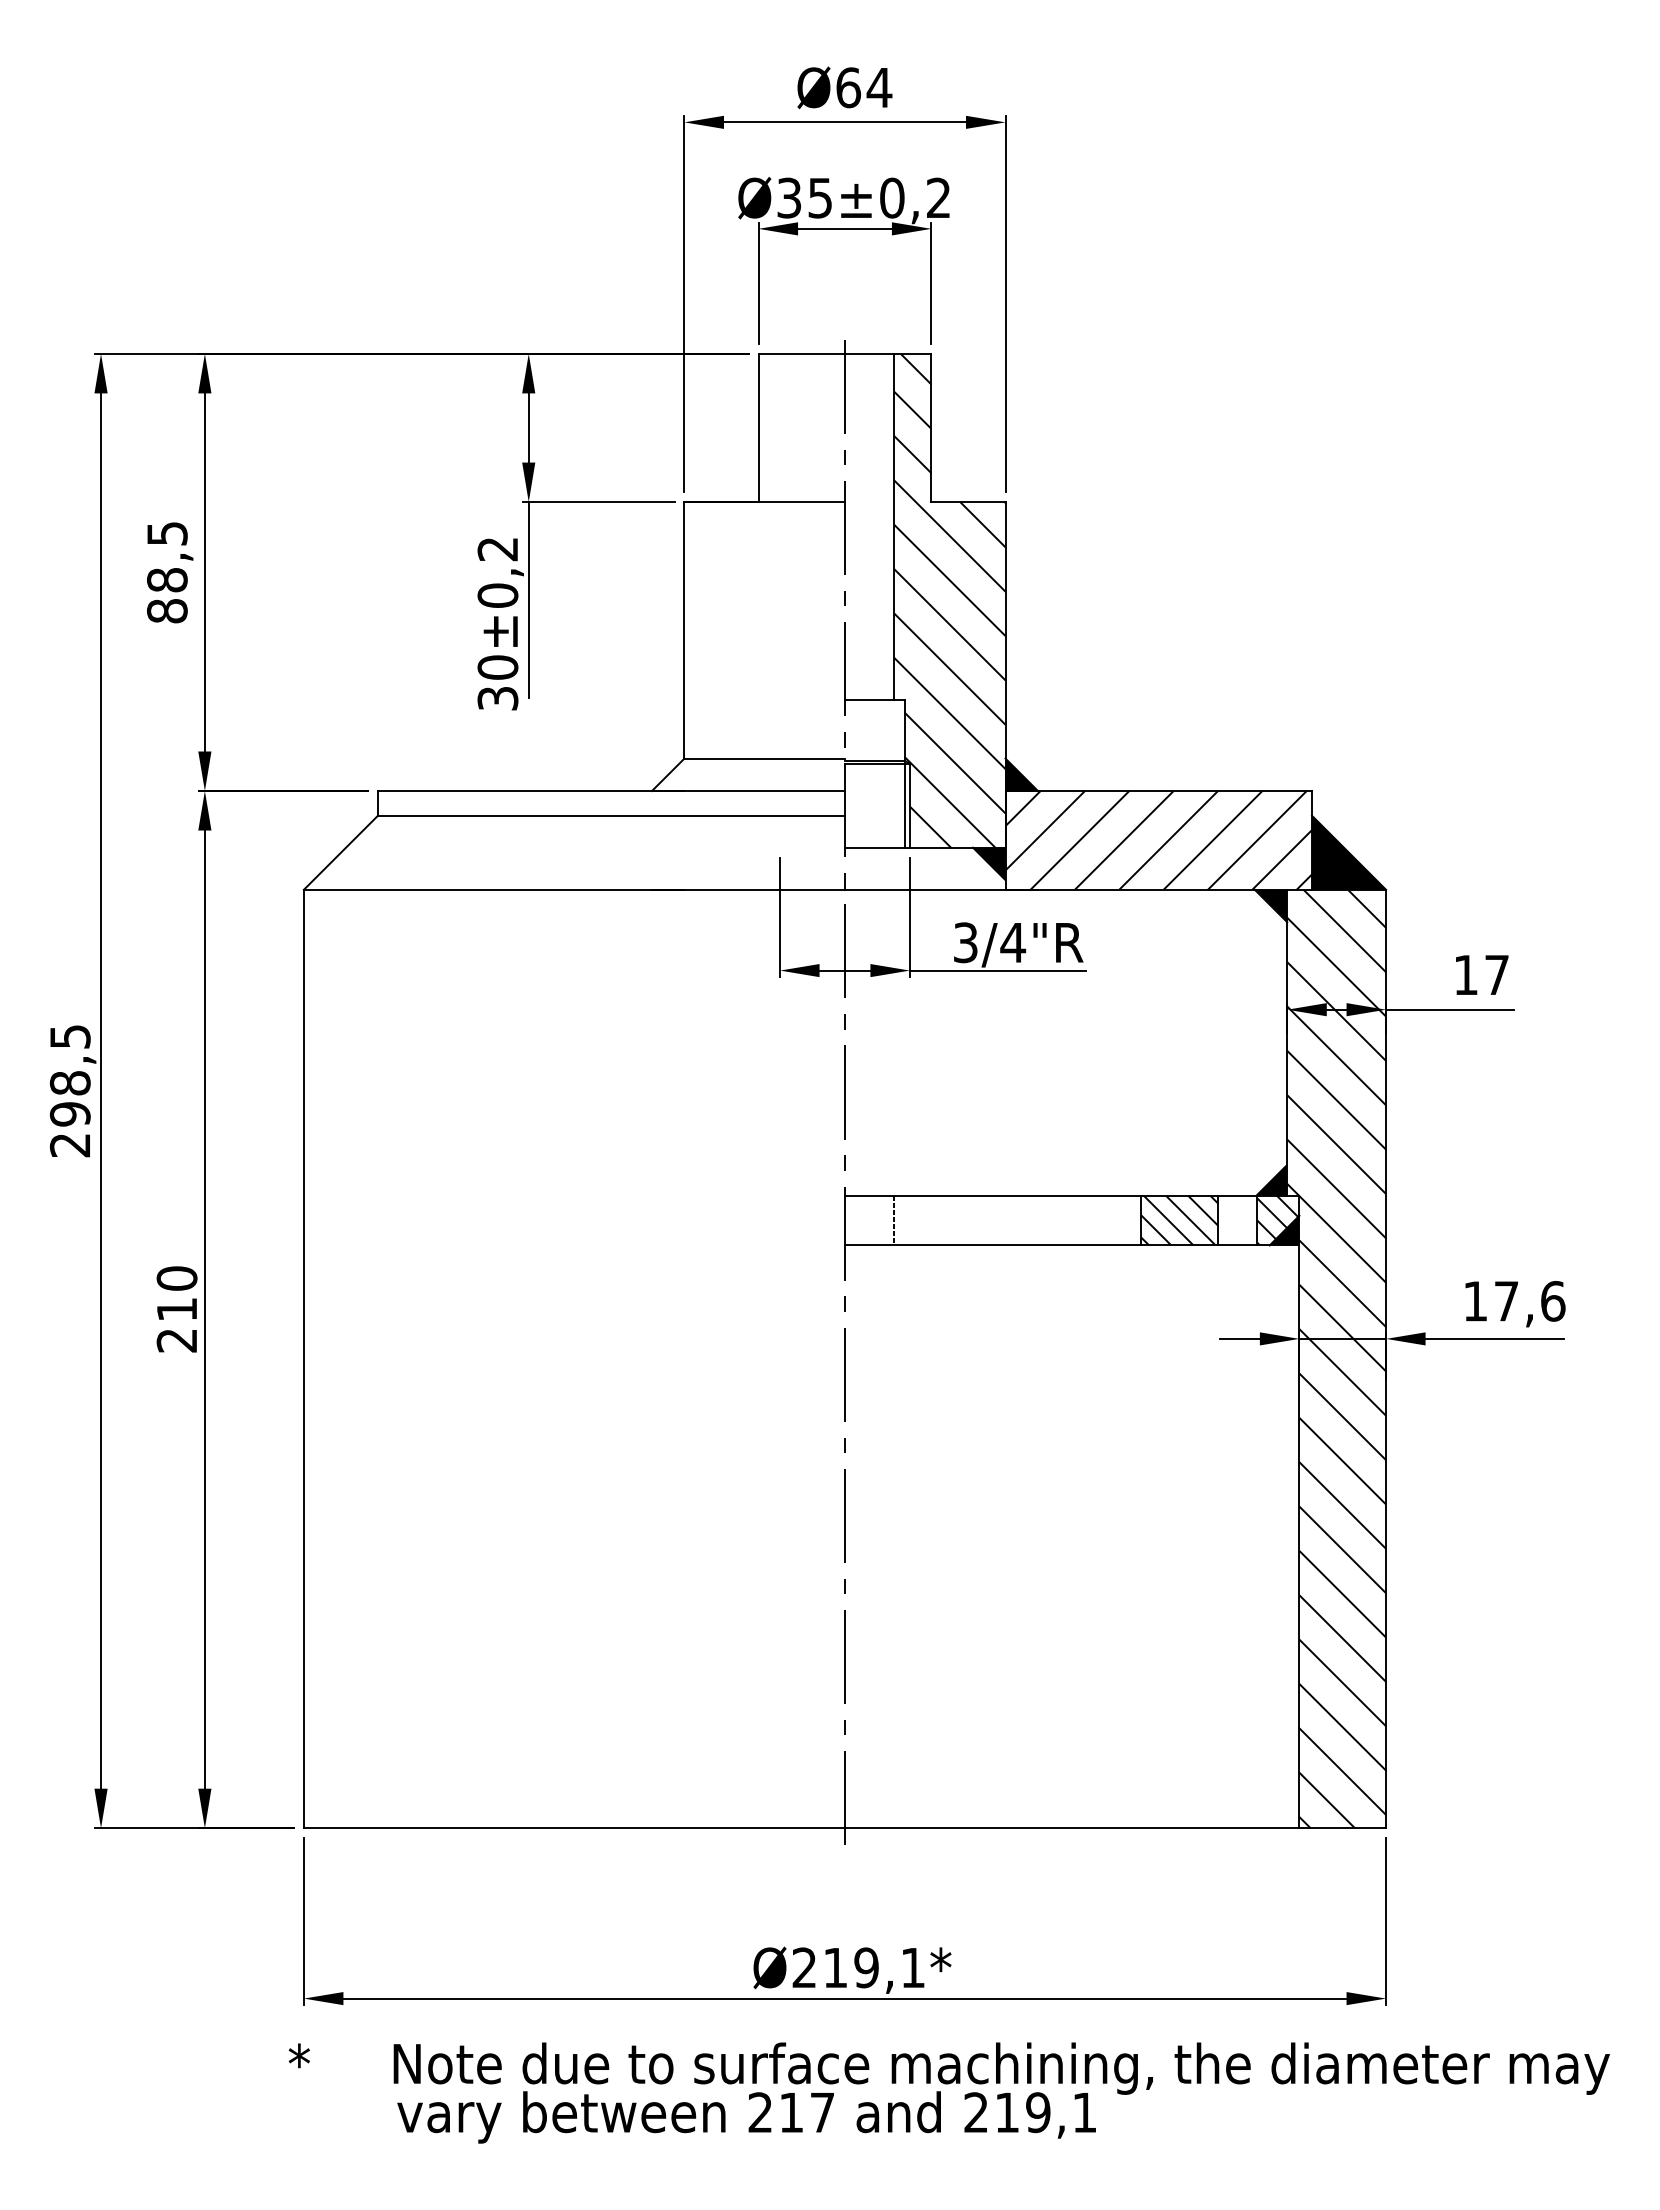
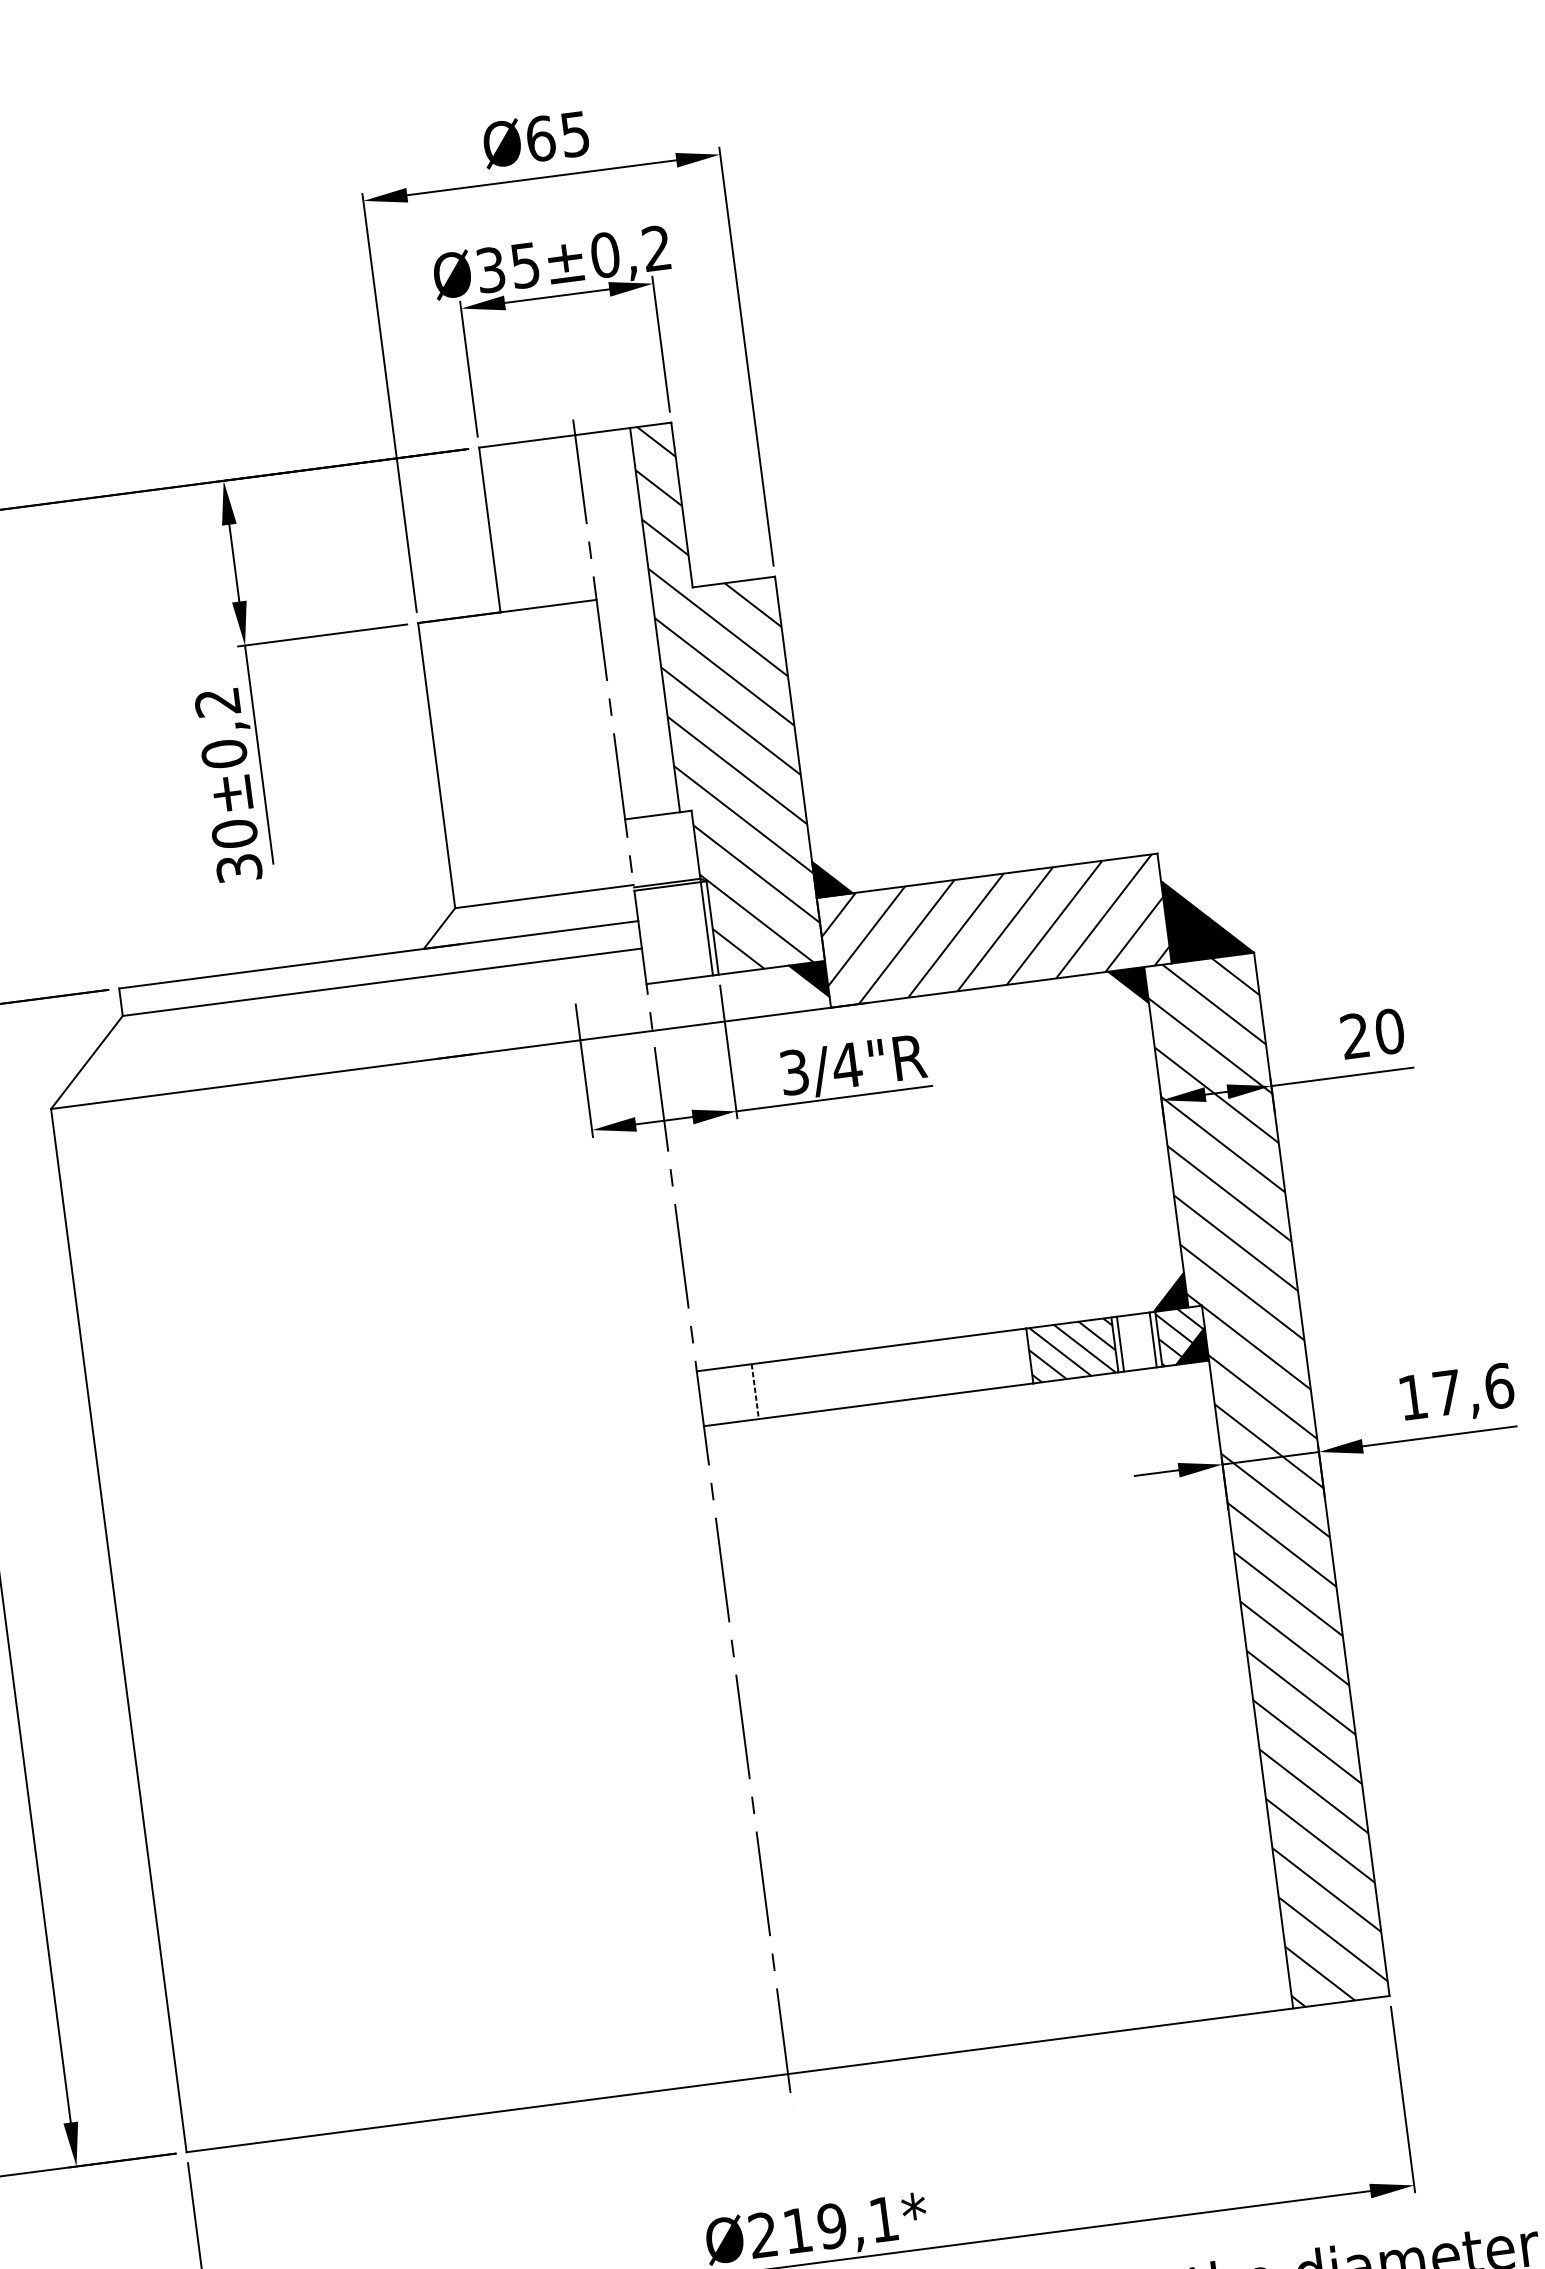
text: (879, 88) -> (575, 135), Ø64 -> Ø65
text: (1481, 974) -> (1372, 1033), 17 -> 20
line: (1222, 1220) -> (1120, 1344), added
line: (1252, 1220) -> (1153, 1339), added

